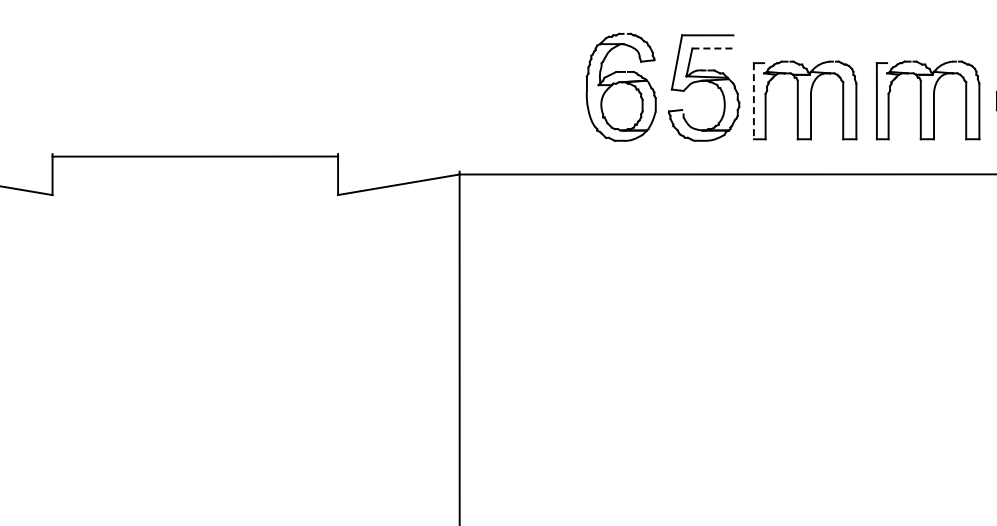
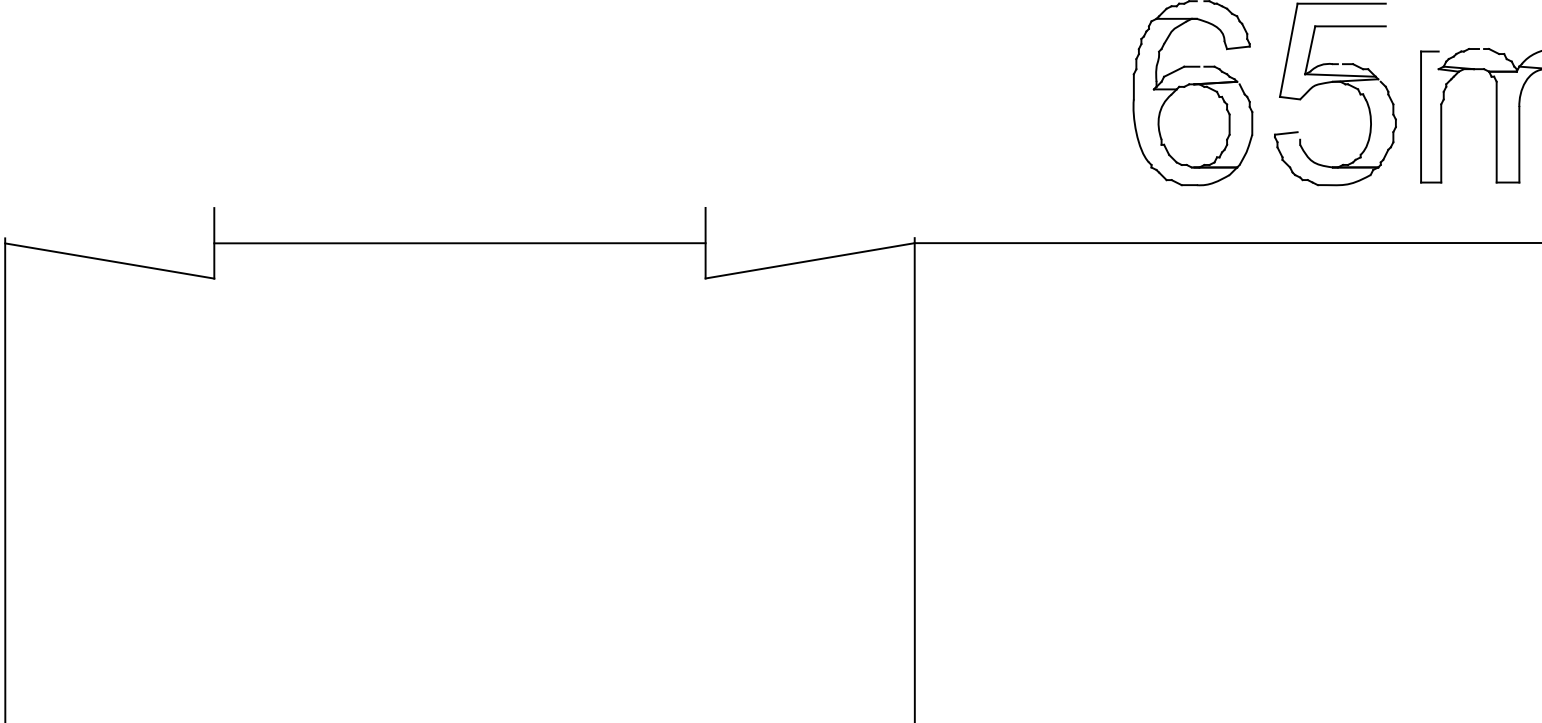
line: (713, 48) -> (1351, 26), dashed -> solid
line: (753, 101) -> (1420, 117), dashed -> solid
line: (195, 156) -> (460, 243), moved

